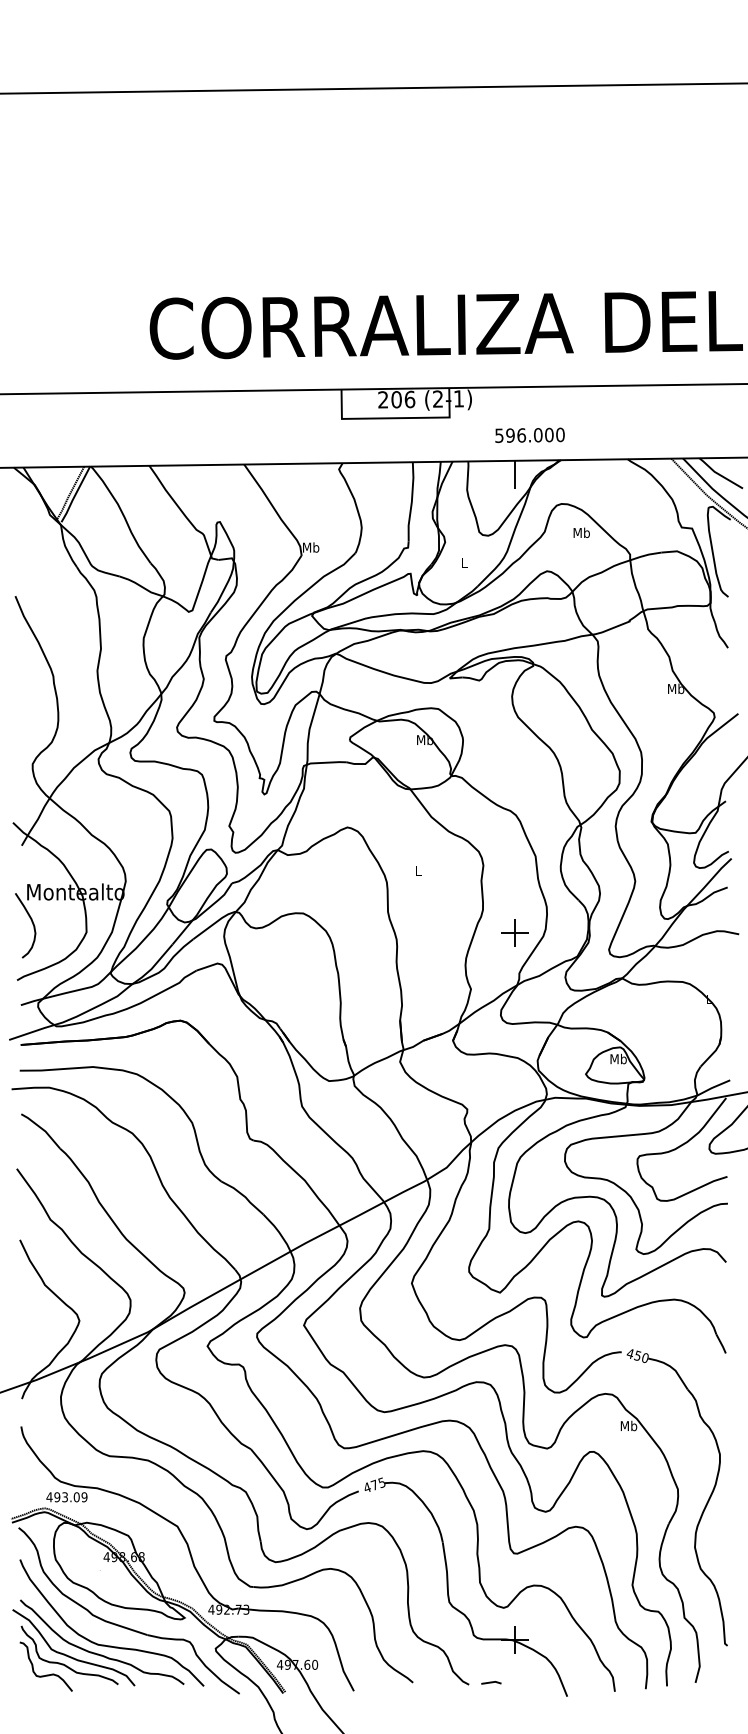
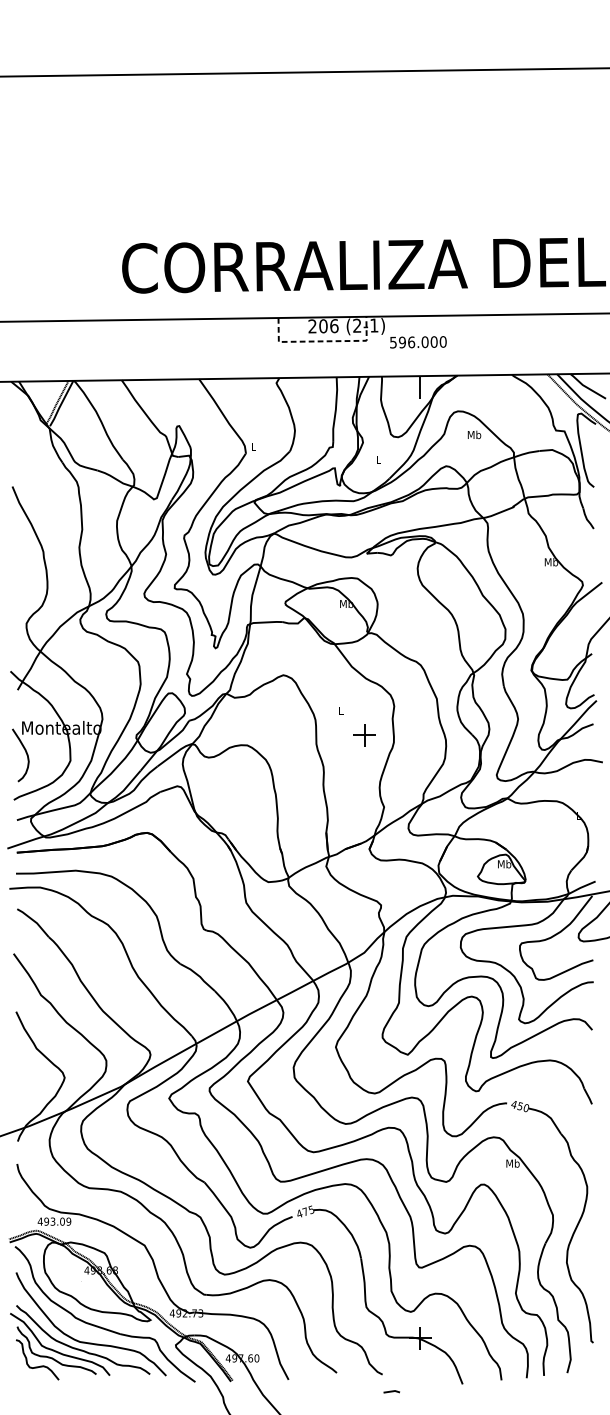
line: (395, 418) -> (322, 341), solid -> dashed
text: (529, 434) -> (417, 341), moved
text: (311, 547) -> (254, 446), Mb -> L
part: (514, 932) -> (364, 734), moved
line: (491, 1682) -> (391, 1391), moved

